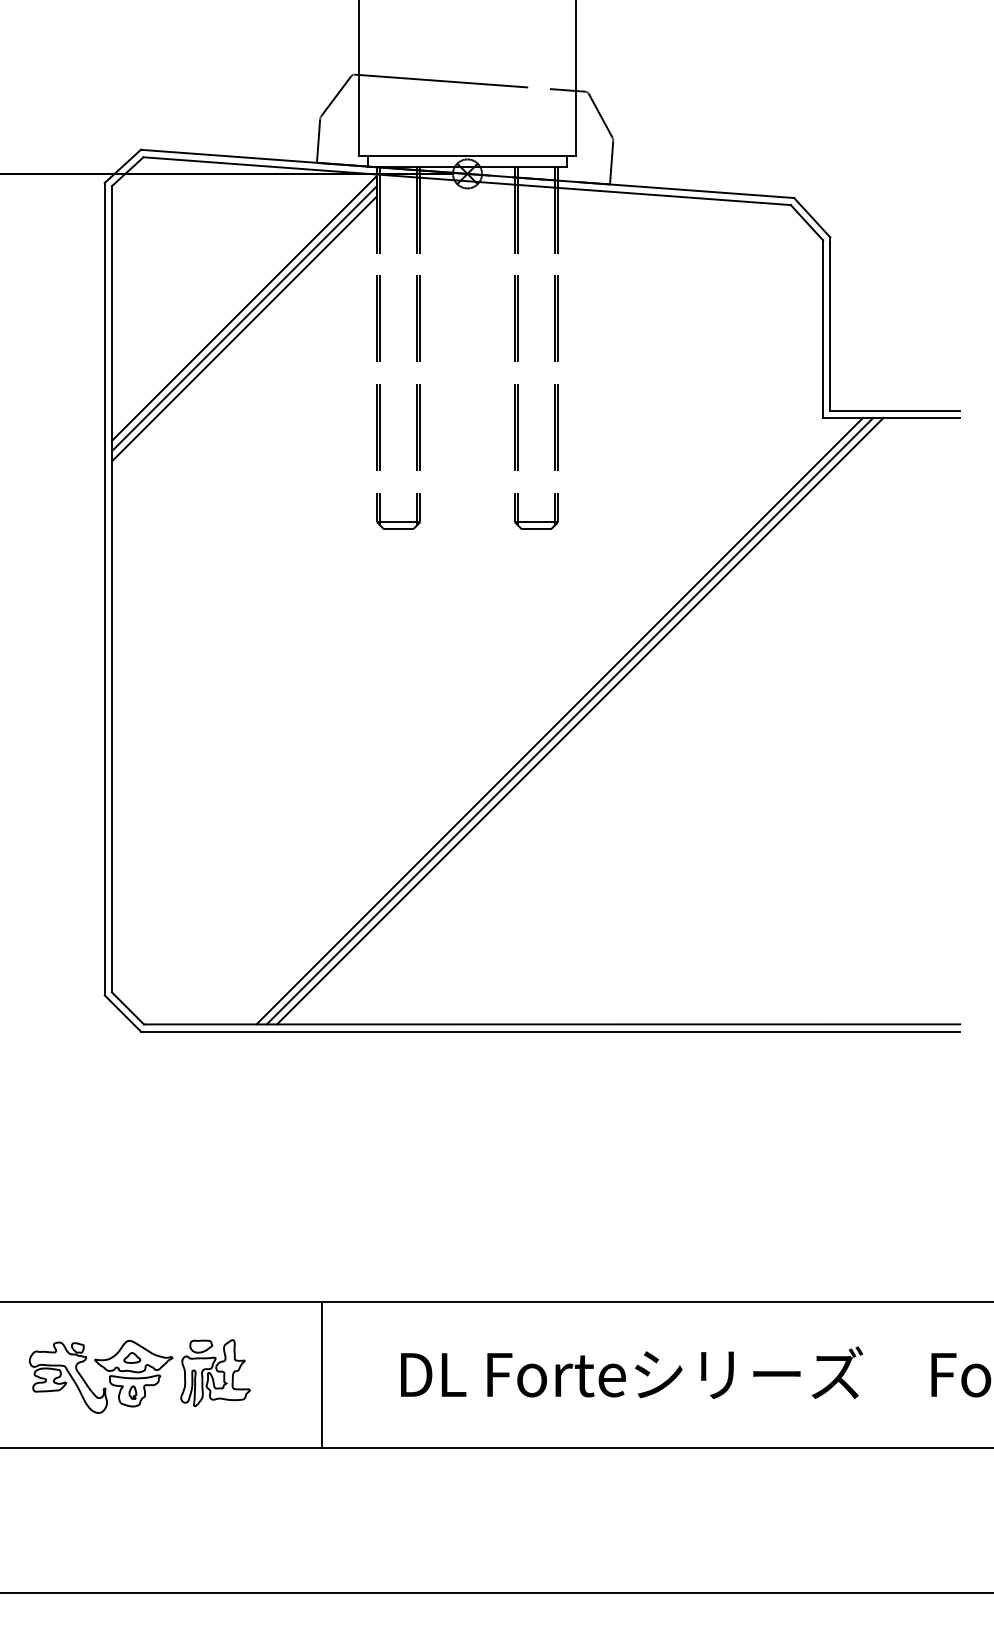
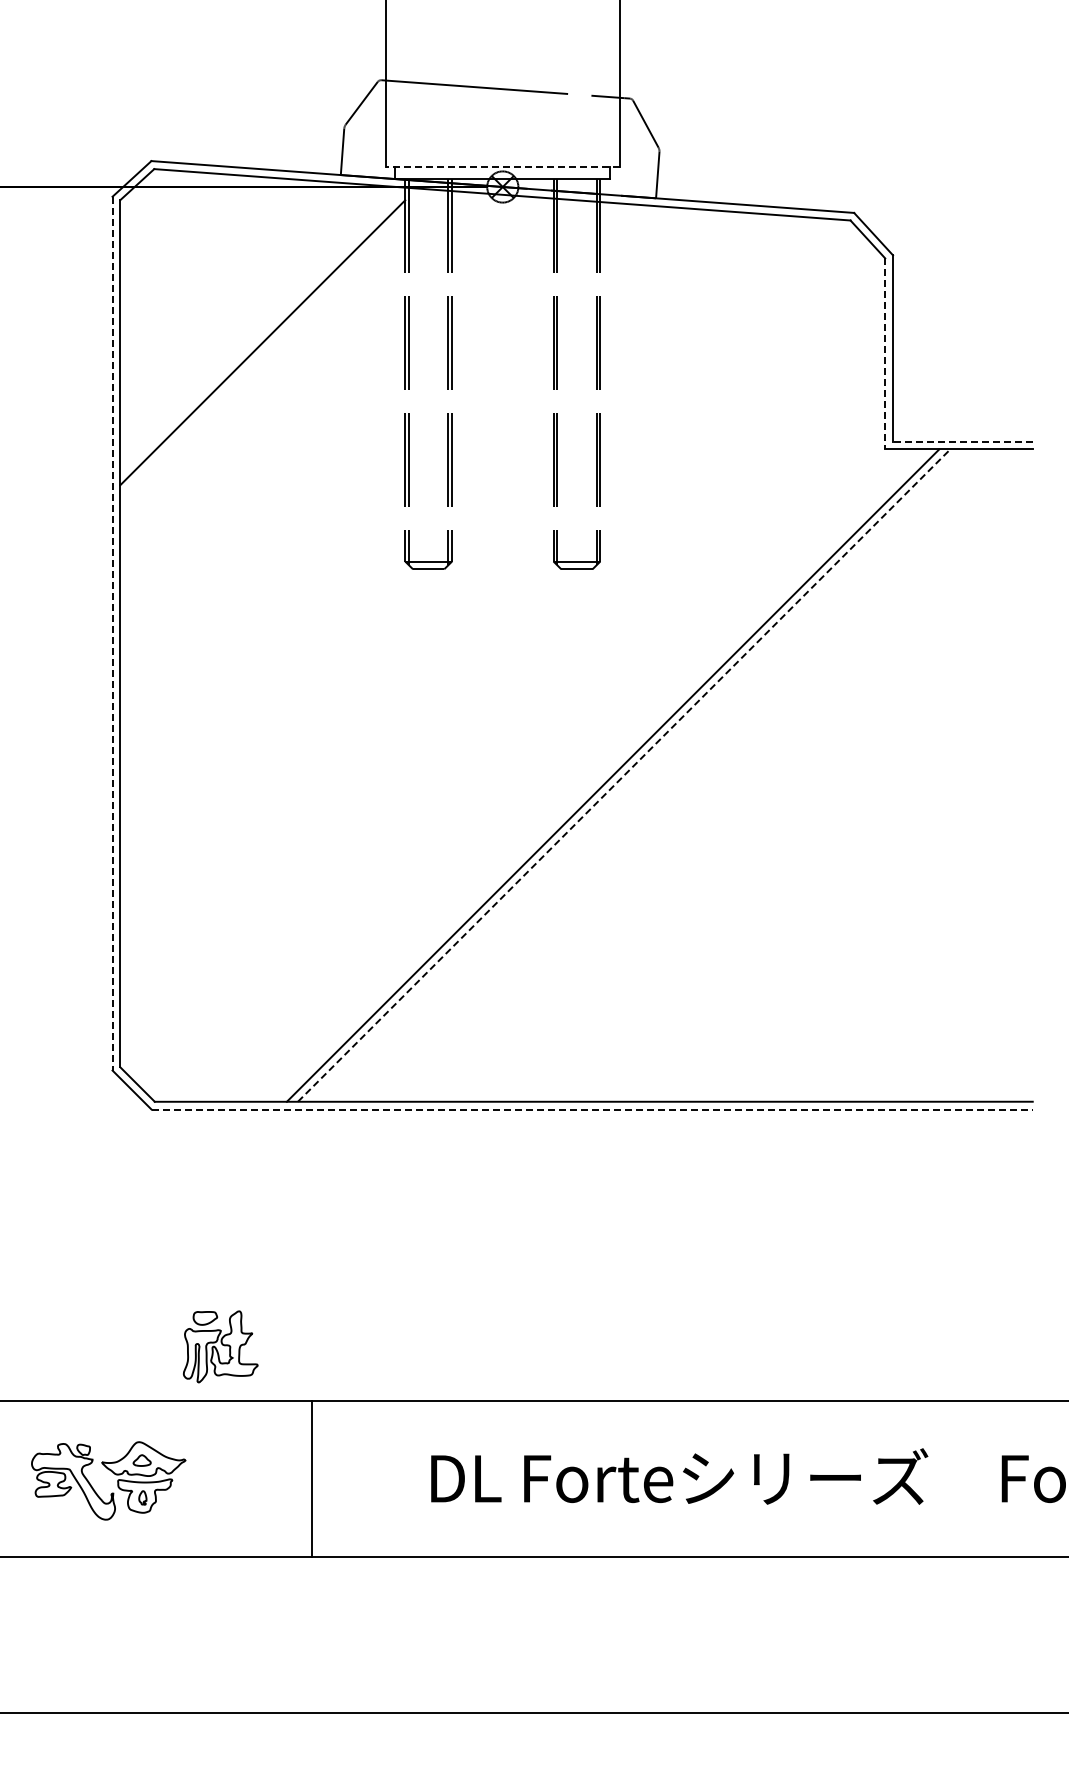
line: (467, 155) -> (502, 167), solid -> dashed
line: (244, 308) -> (262, 331), removed
line: (244, 328) -> (262, 353), removed
line: (823, 328) -> (885, 353), solid -> dashed
line: (894, 410) -> (962, 441), solid -> dashed
line: (104, 589) -> (112, 633), solid -> dashed
line: (559, 721) -> (601, 775), removed
line: (580, 721) -> (624, 775), solid -> dashed
line: (550, 1031) -> (592, 1109), solid -> dashed
part: (215, 1372) -> (220, 1346), moved
line: (322, 1374) -> (311, 1478), moved

